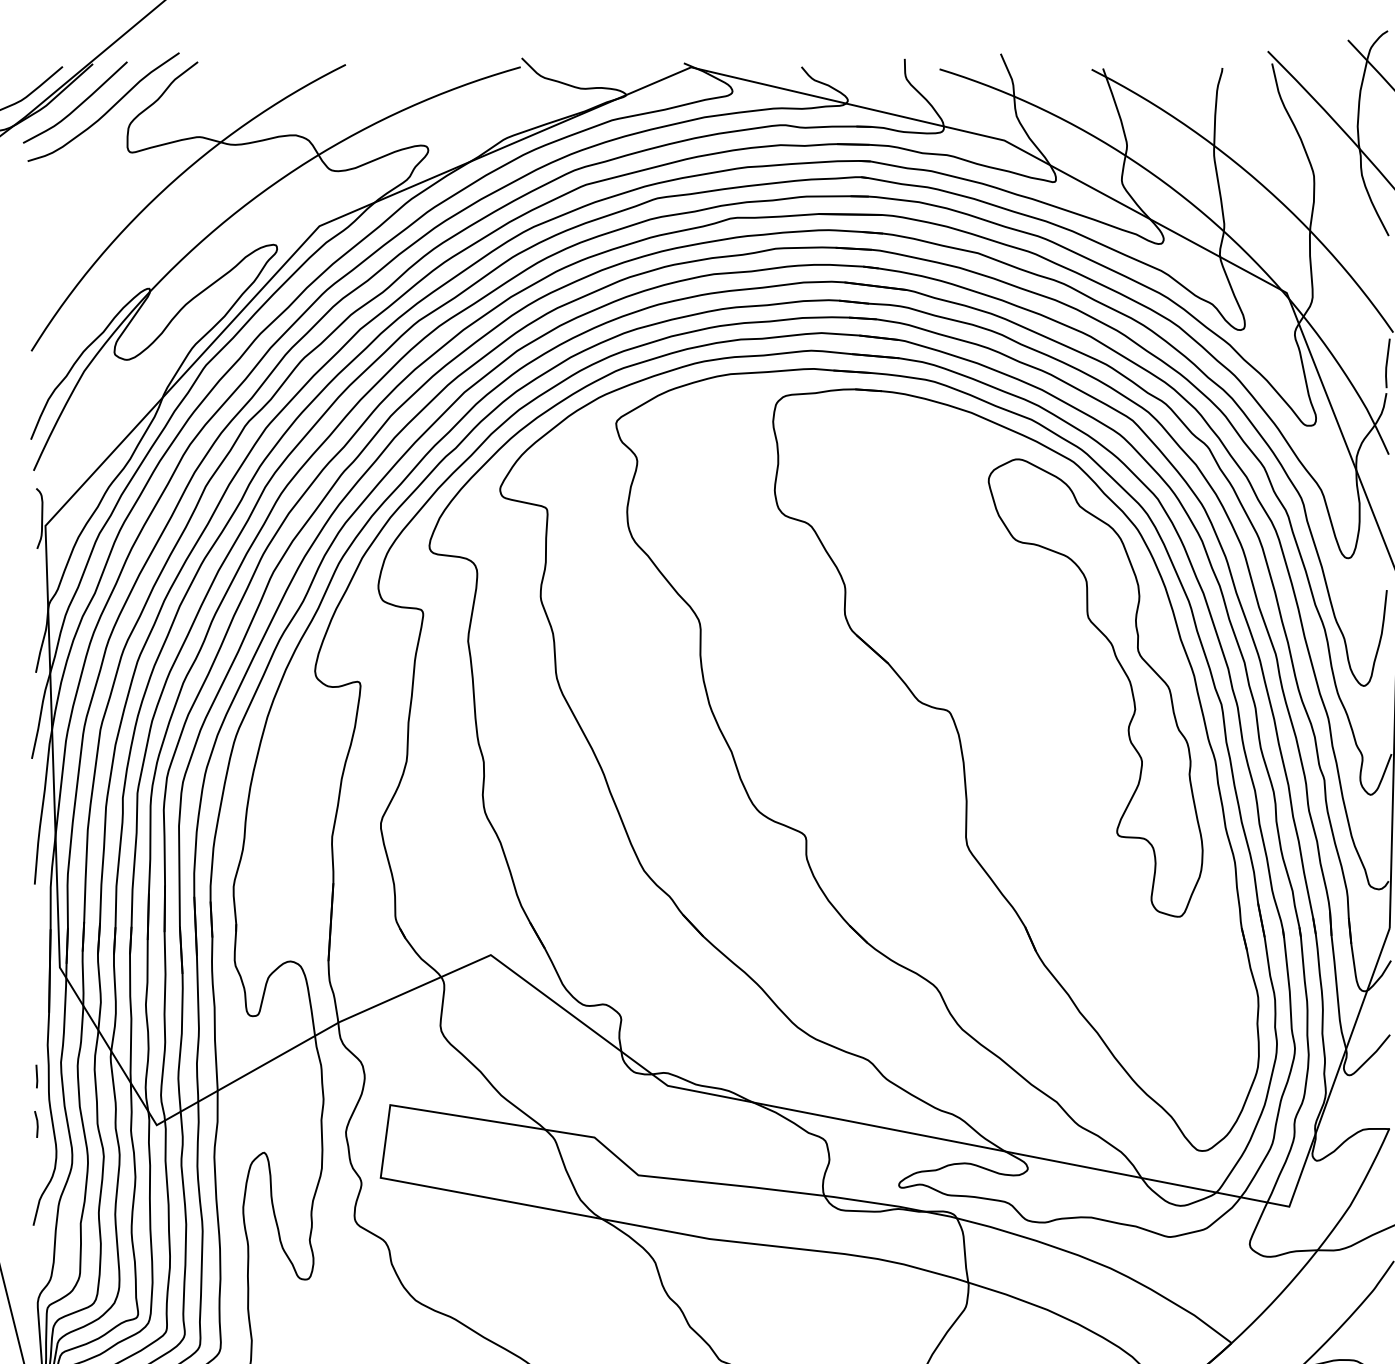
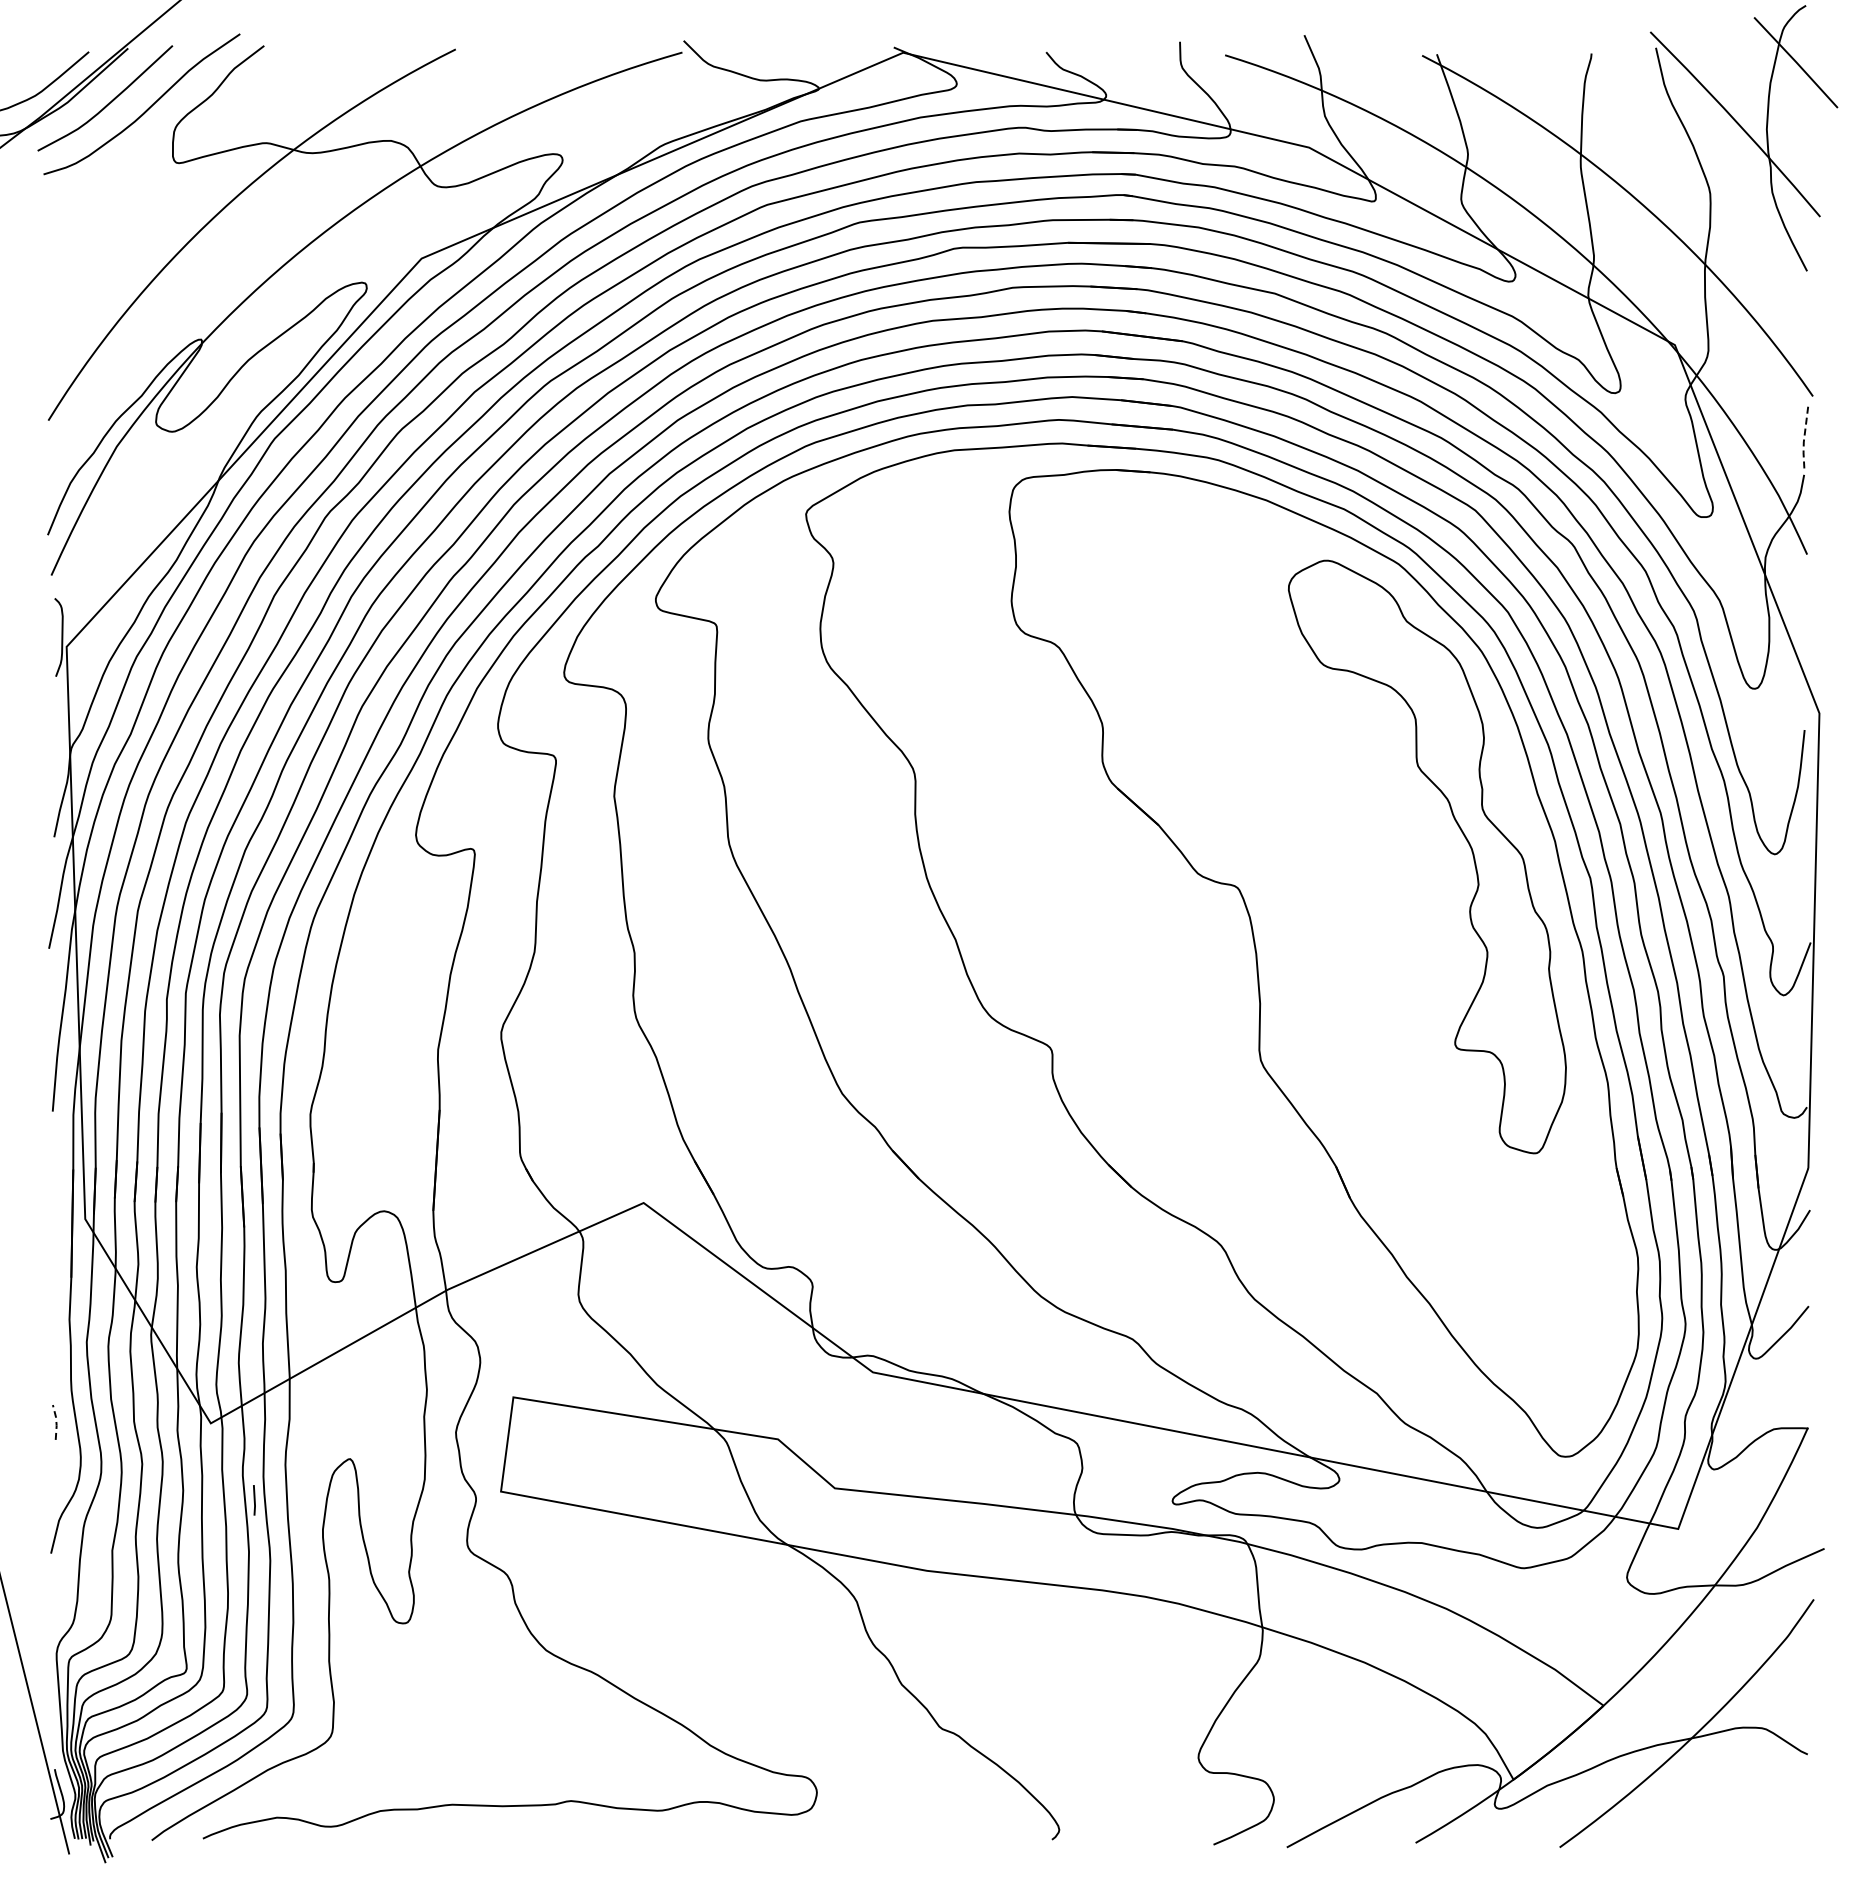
line: (1386, 364) -> (1804, 437), solid -> dashed
line: (36, 1076) -> (254, 1500), moved
line: (37, 1124) -> (56, 1422), solid -> dashed

